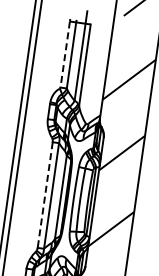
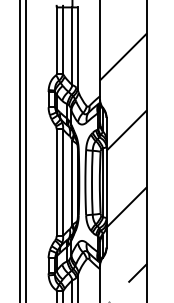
line: (64, 55) -> (56, 41), dashed -> solid
line: (44, 195) -> (56, 183), dashed -> solid

